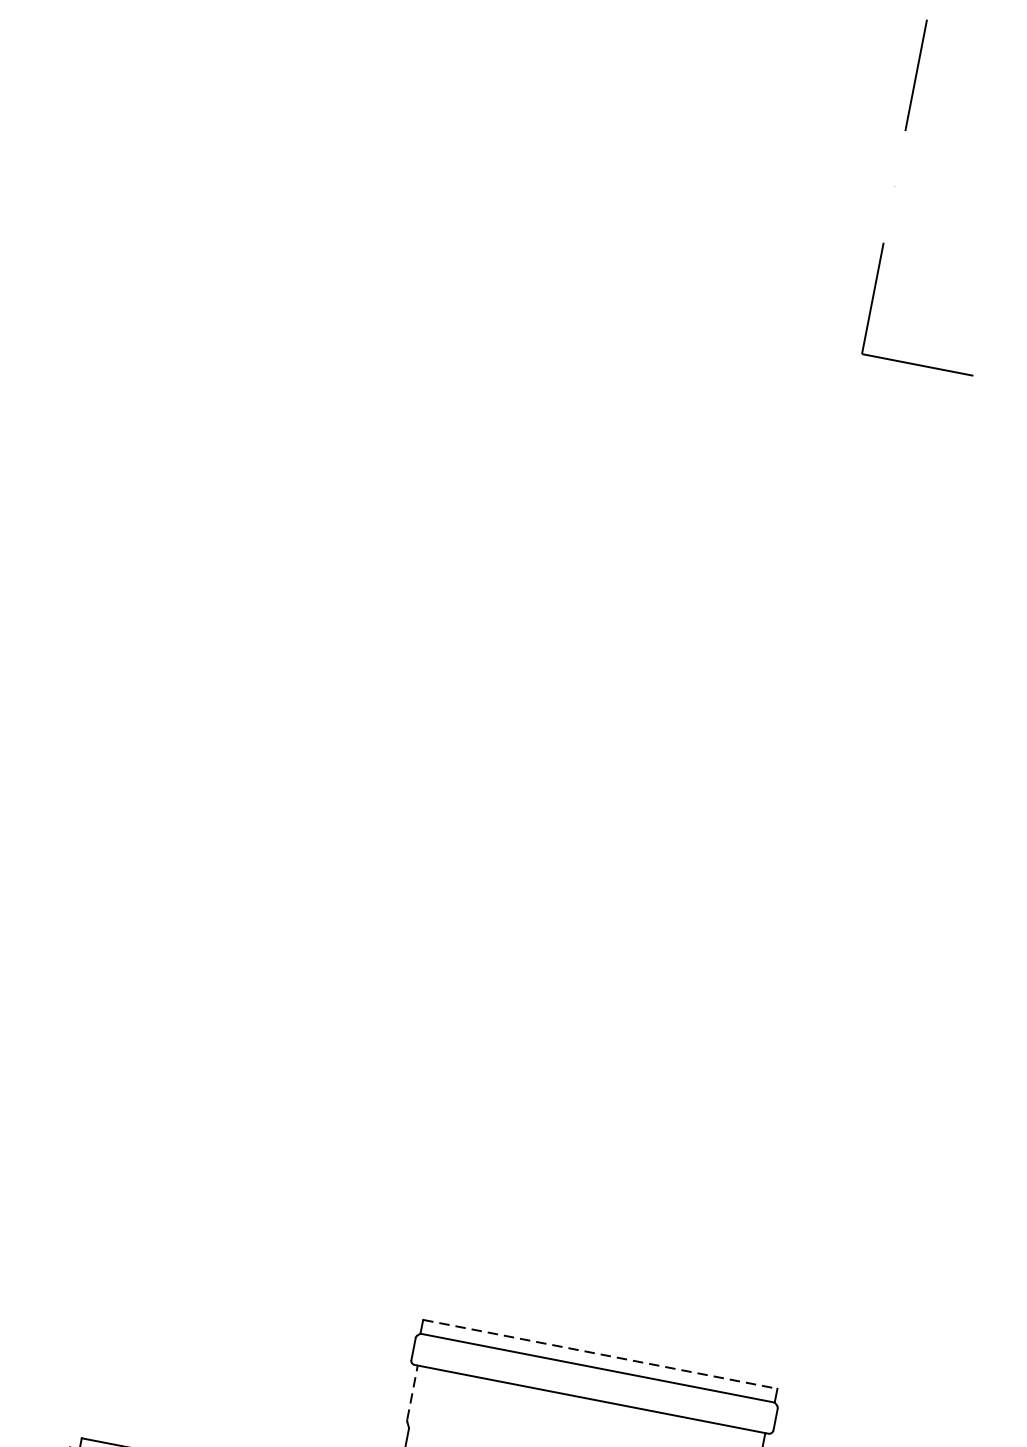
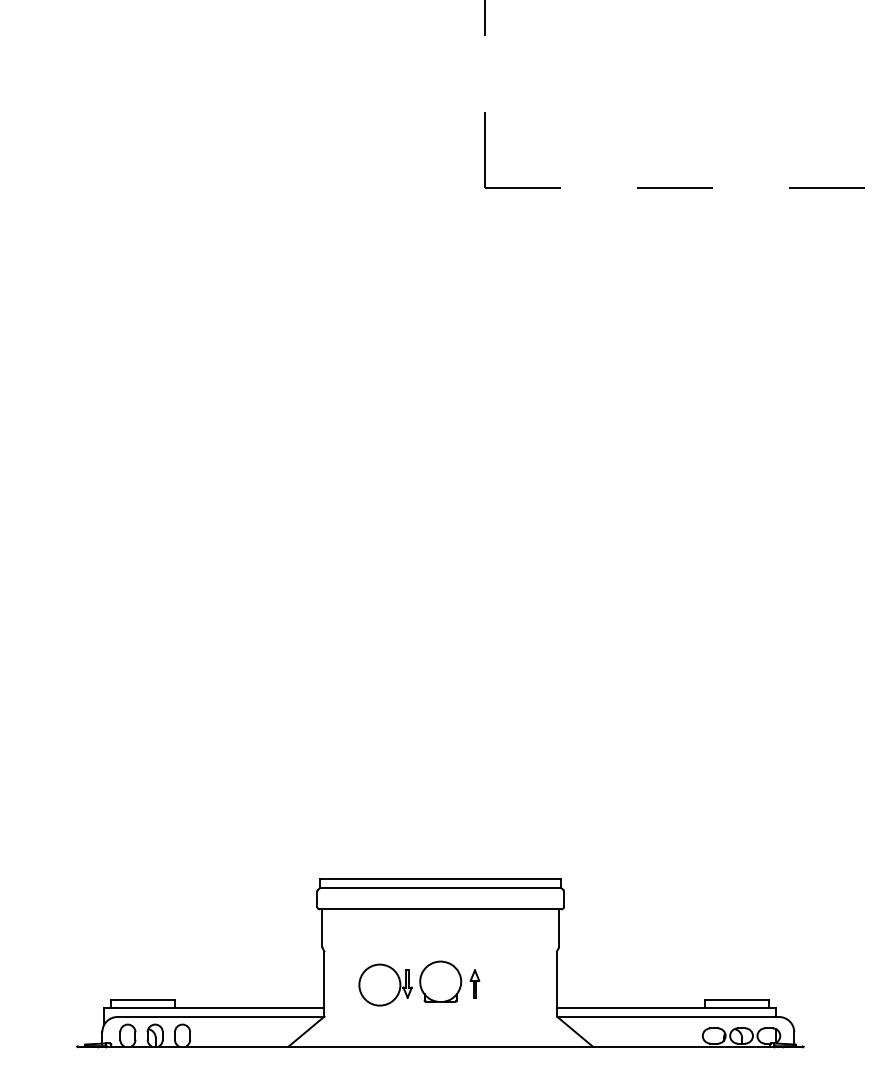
line: (600, 1353) -> (440, 878), dashed -> solid
line: (413, 1392) -> (322, 927), dashed -> solid

